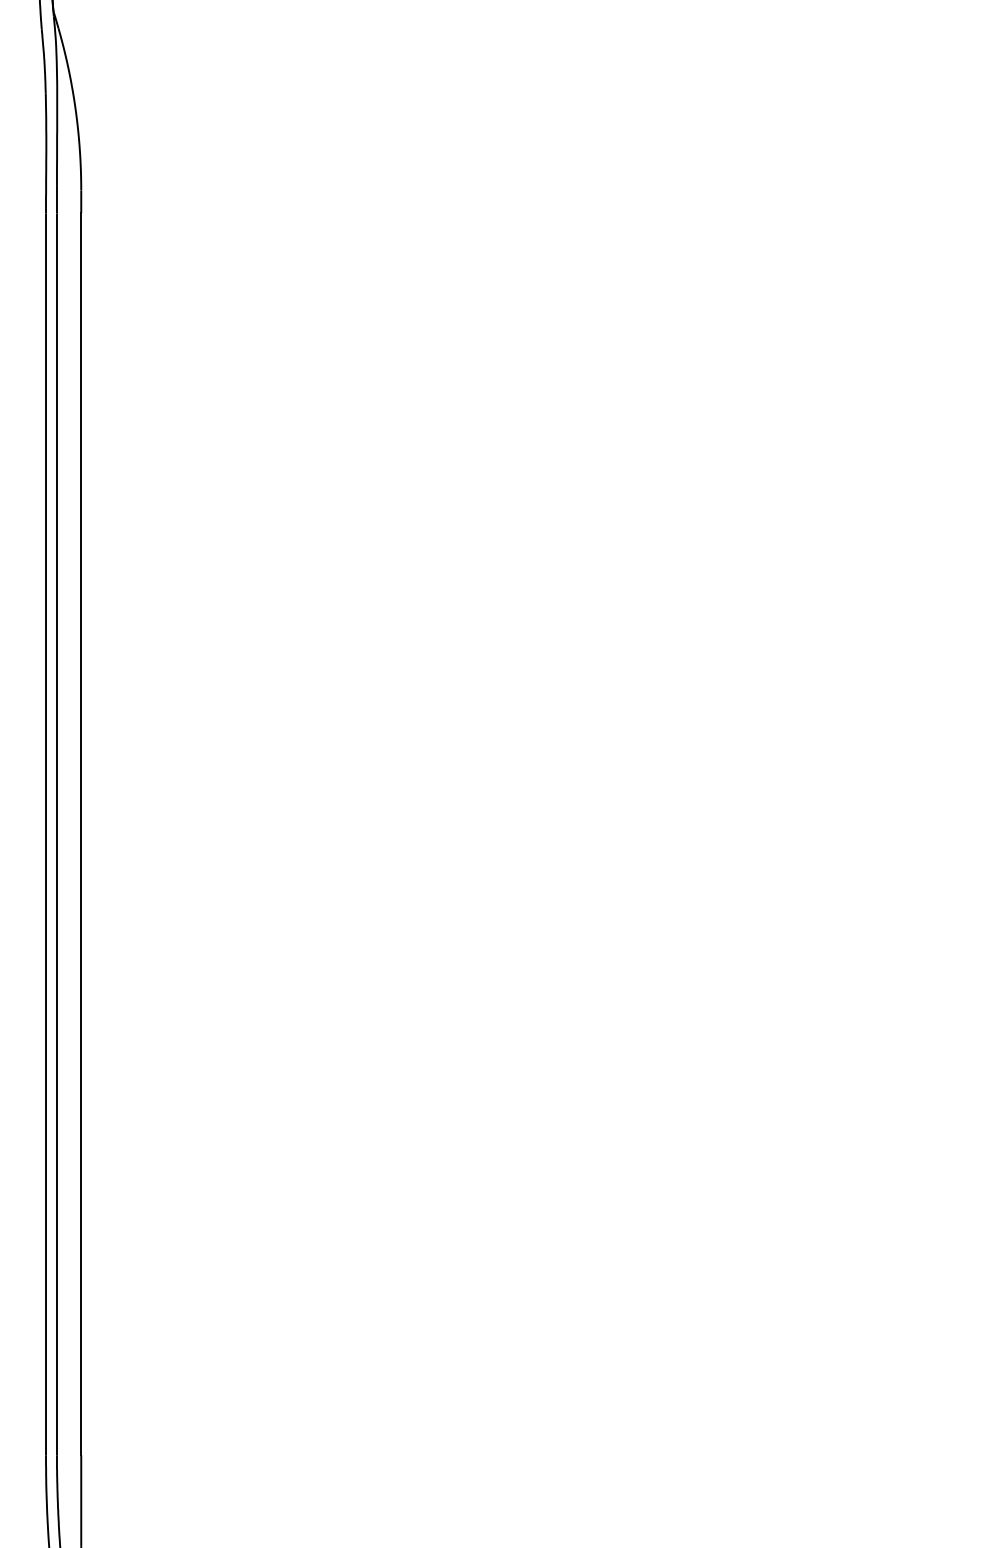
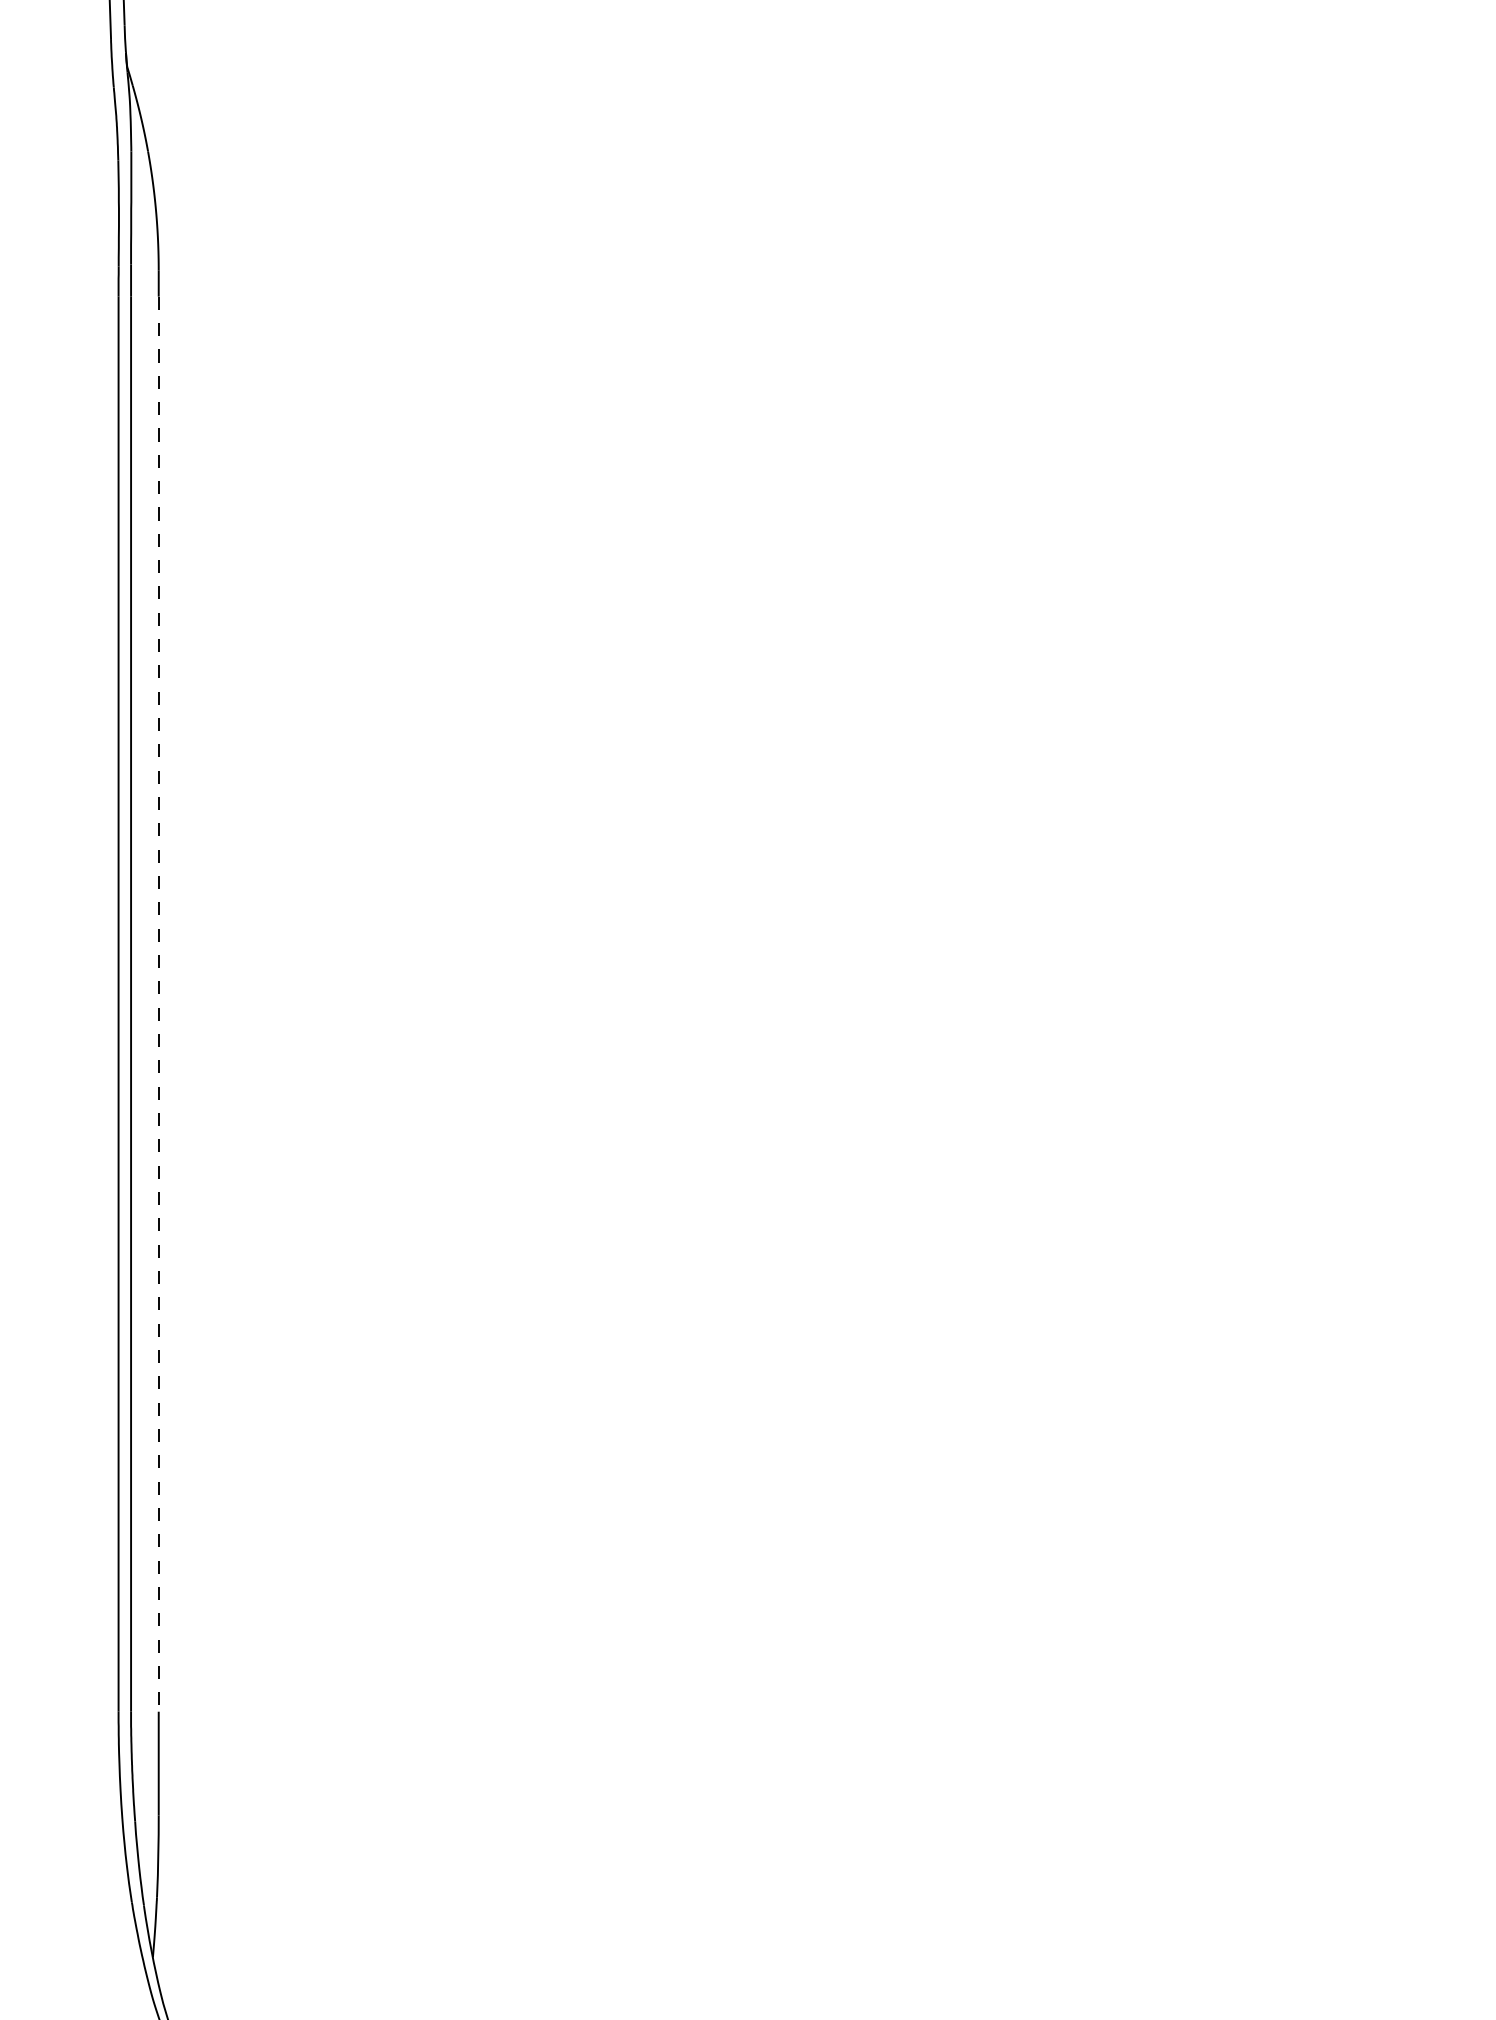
line: (81, 834) -> (158, 1004), solid -> dashed

